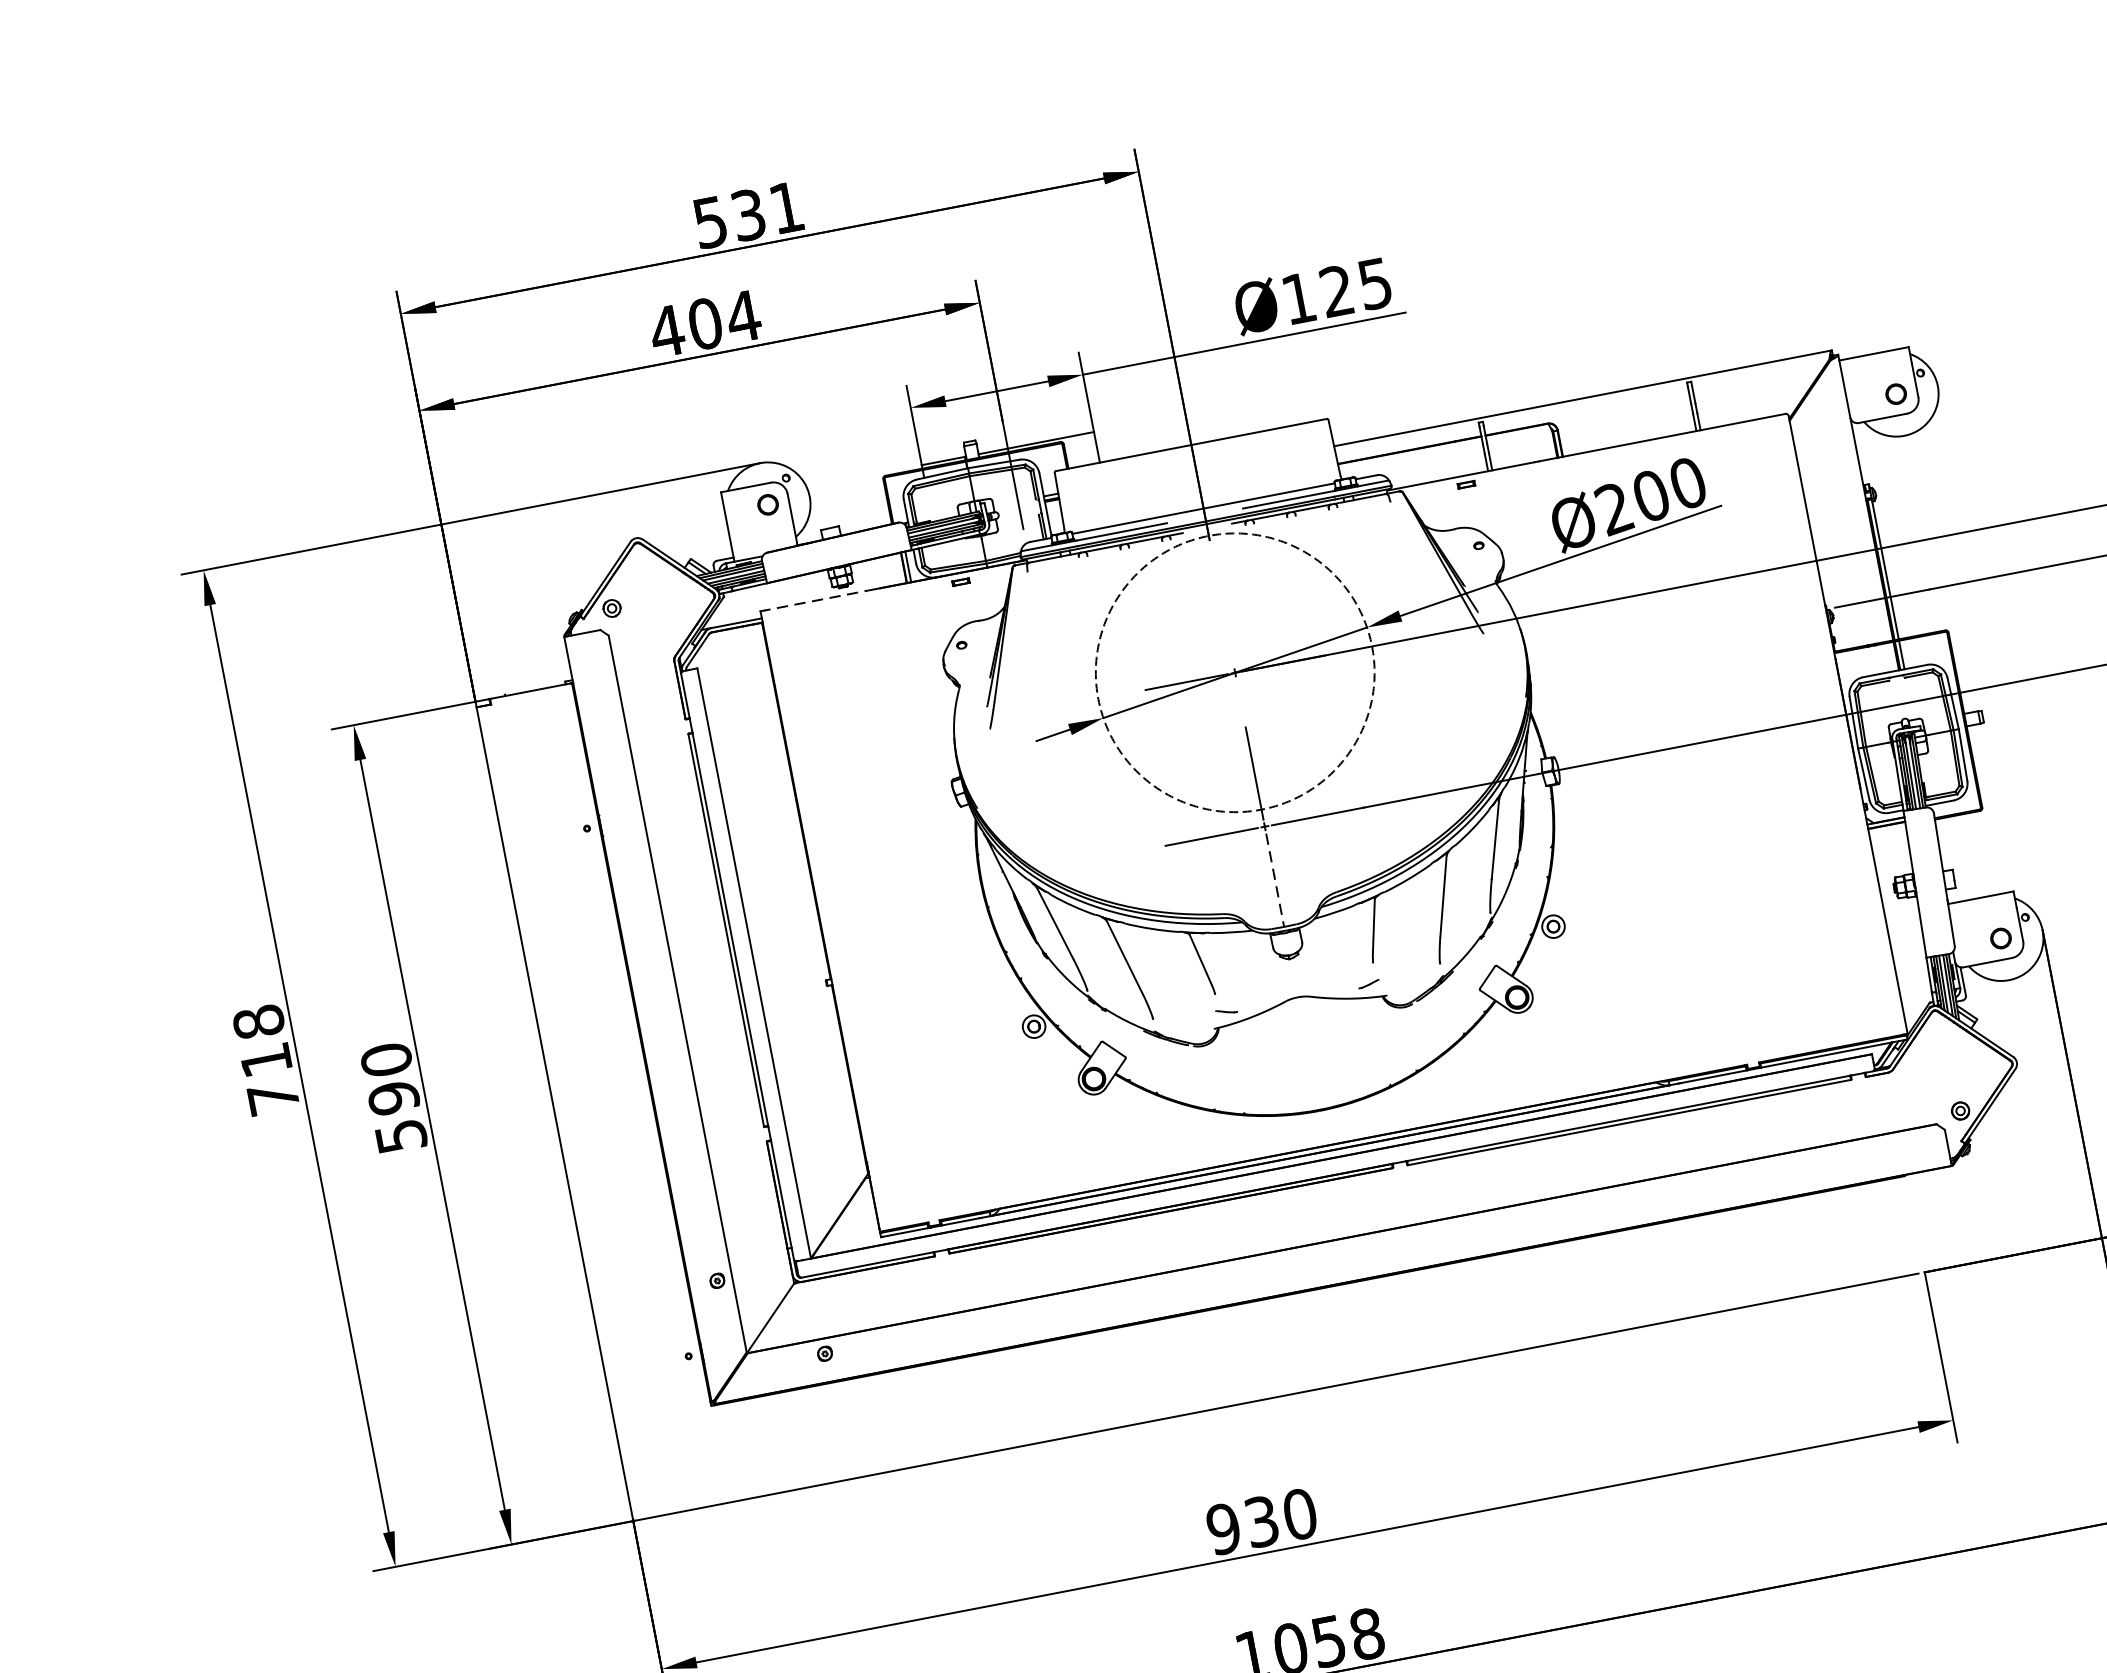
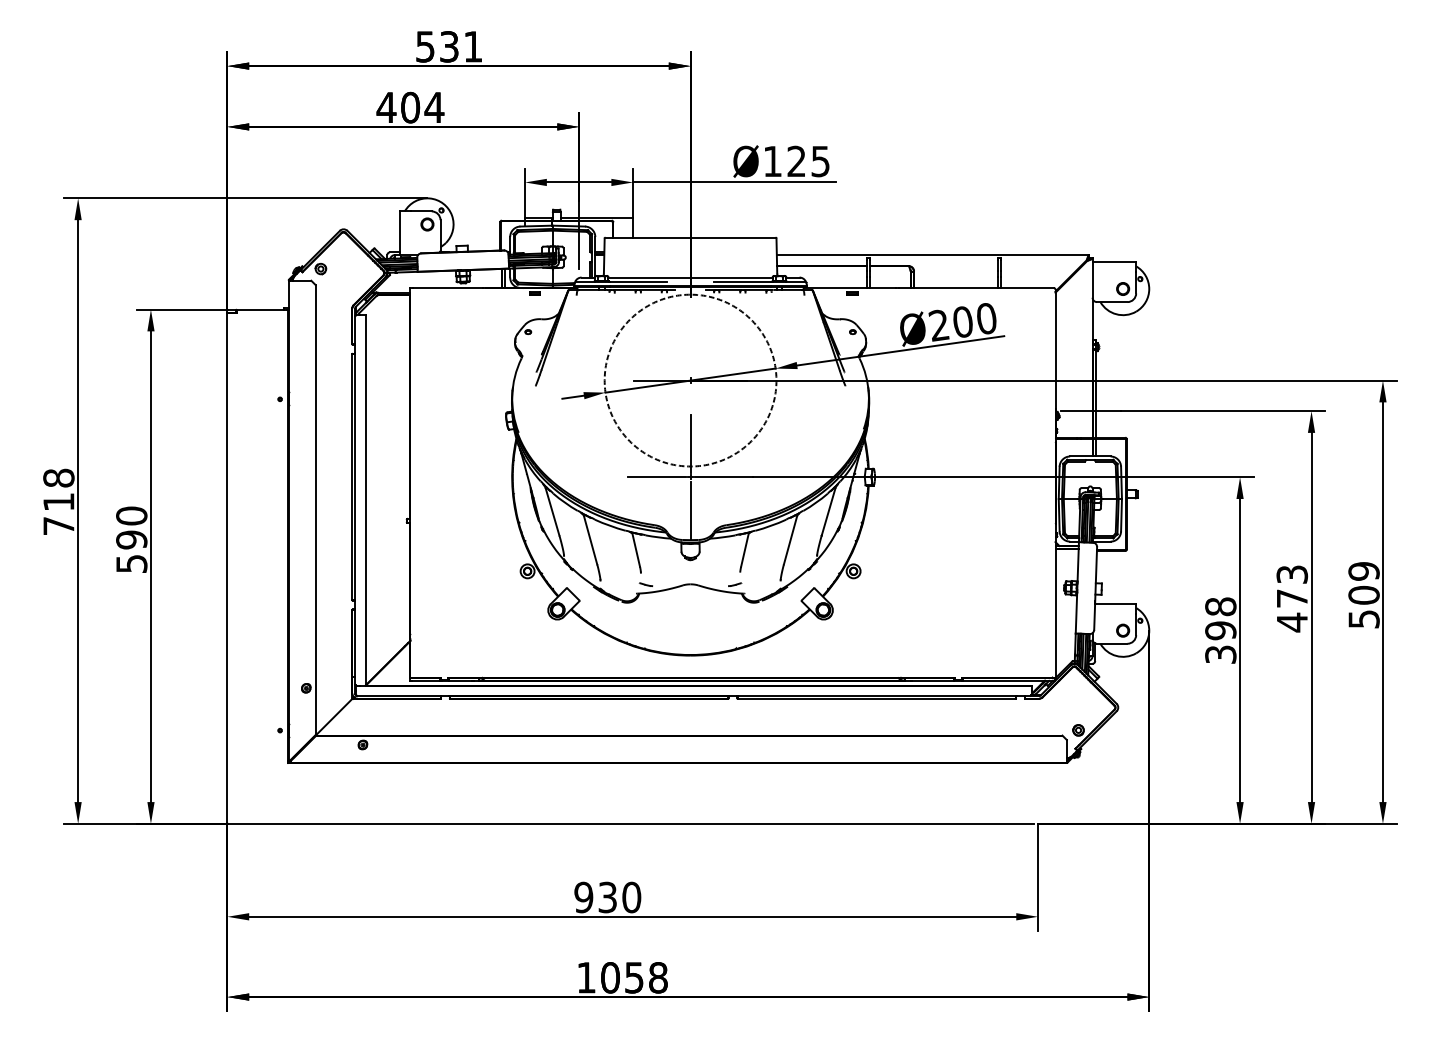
line: (819, 600) -> (447, 288), dashed -> solid
line: (1274, 879) -> (690, 510), dashed -> solid

